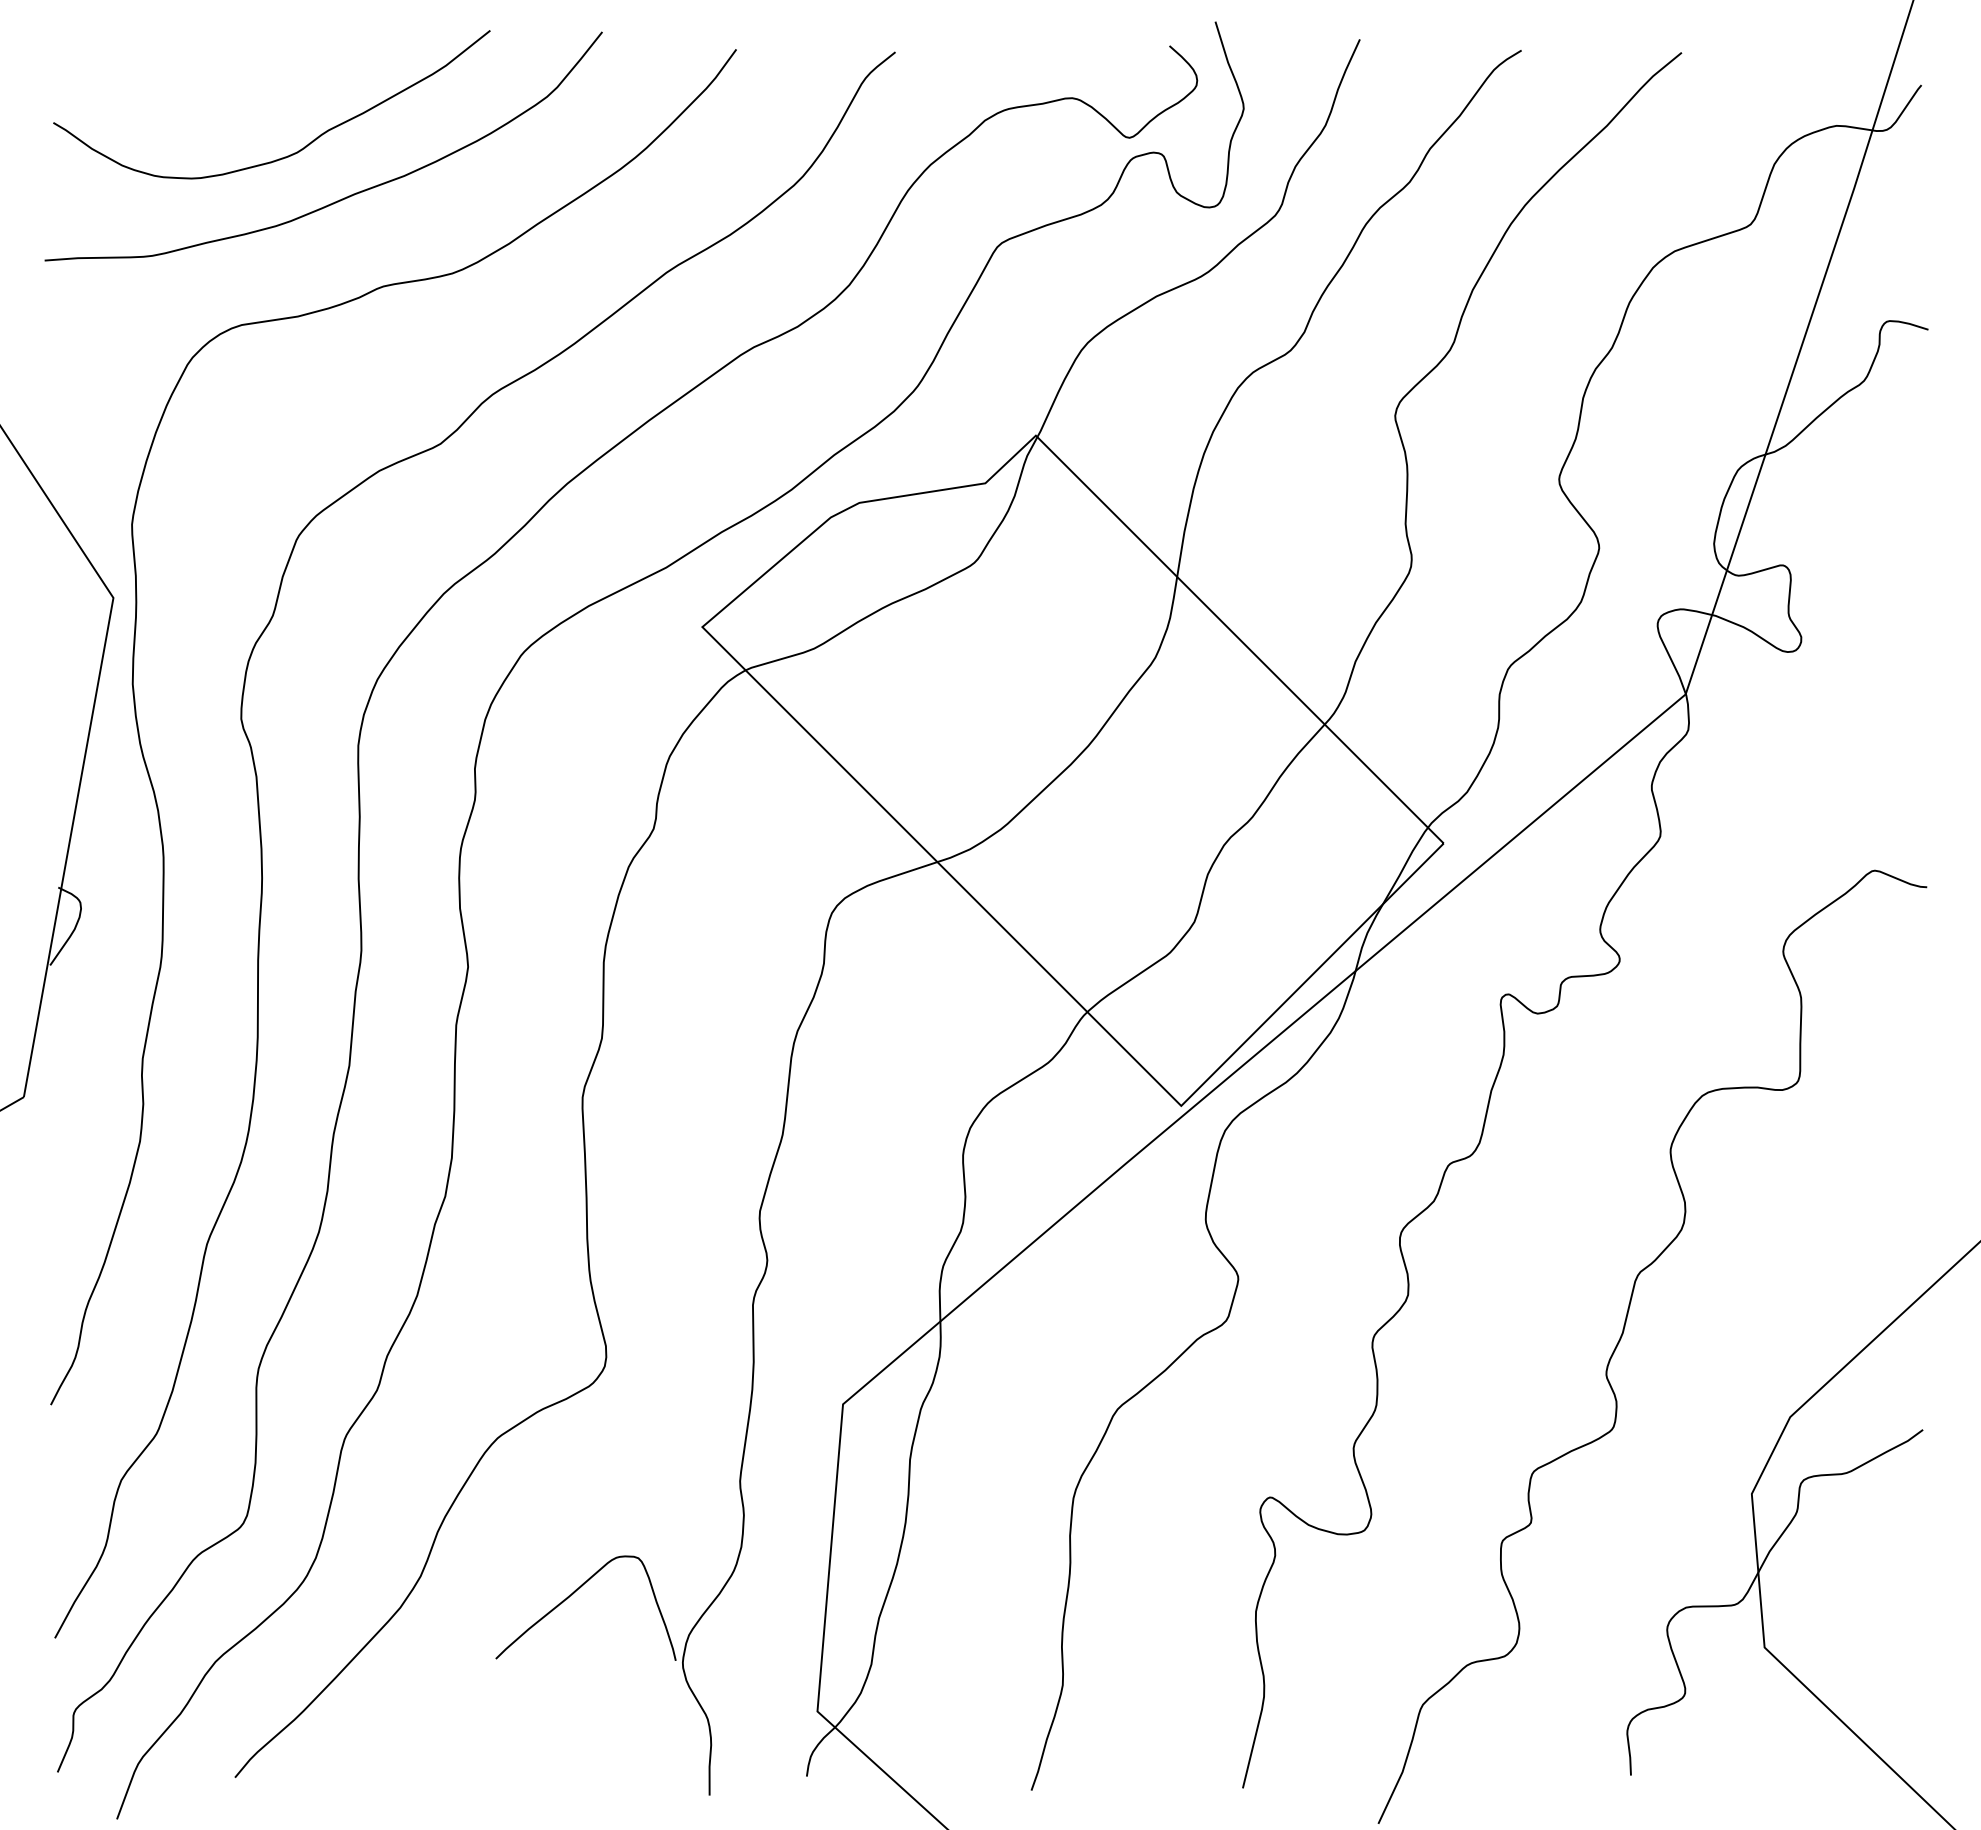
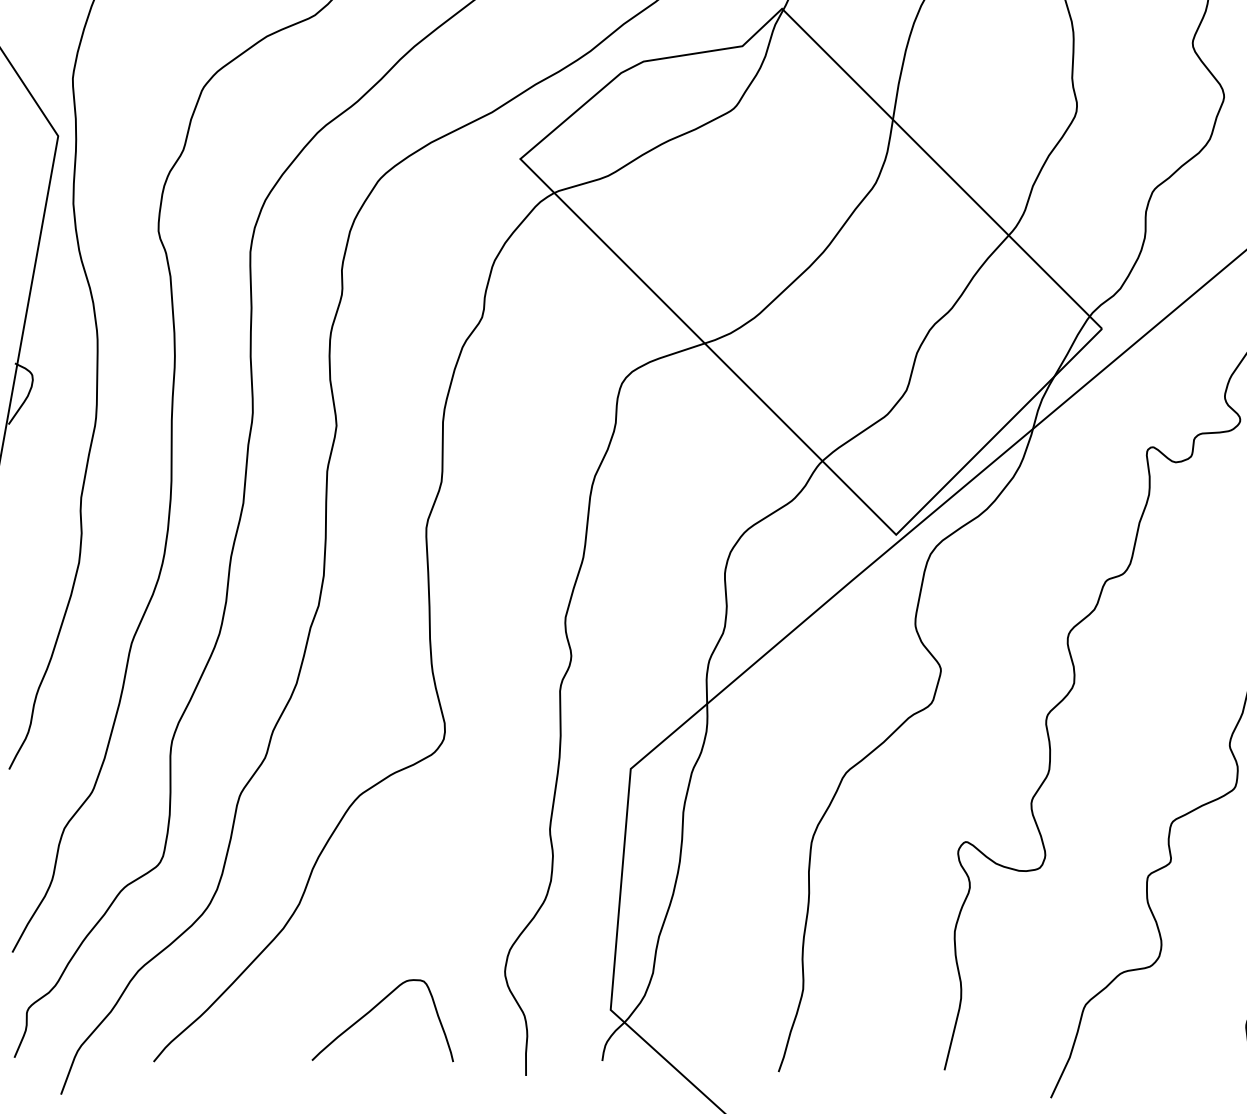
curve: (573, 1594) -> (372, 1009), moved

